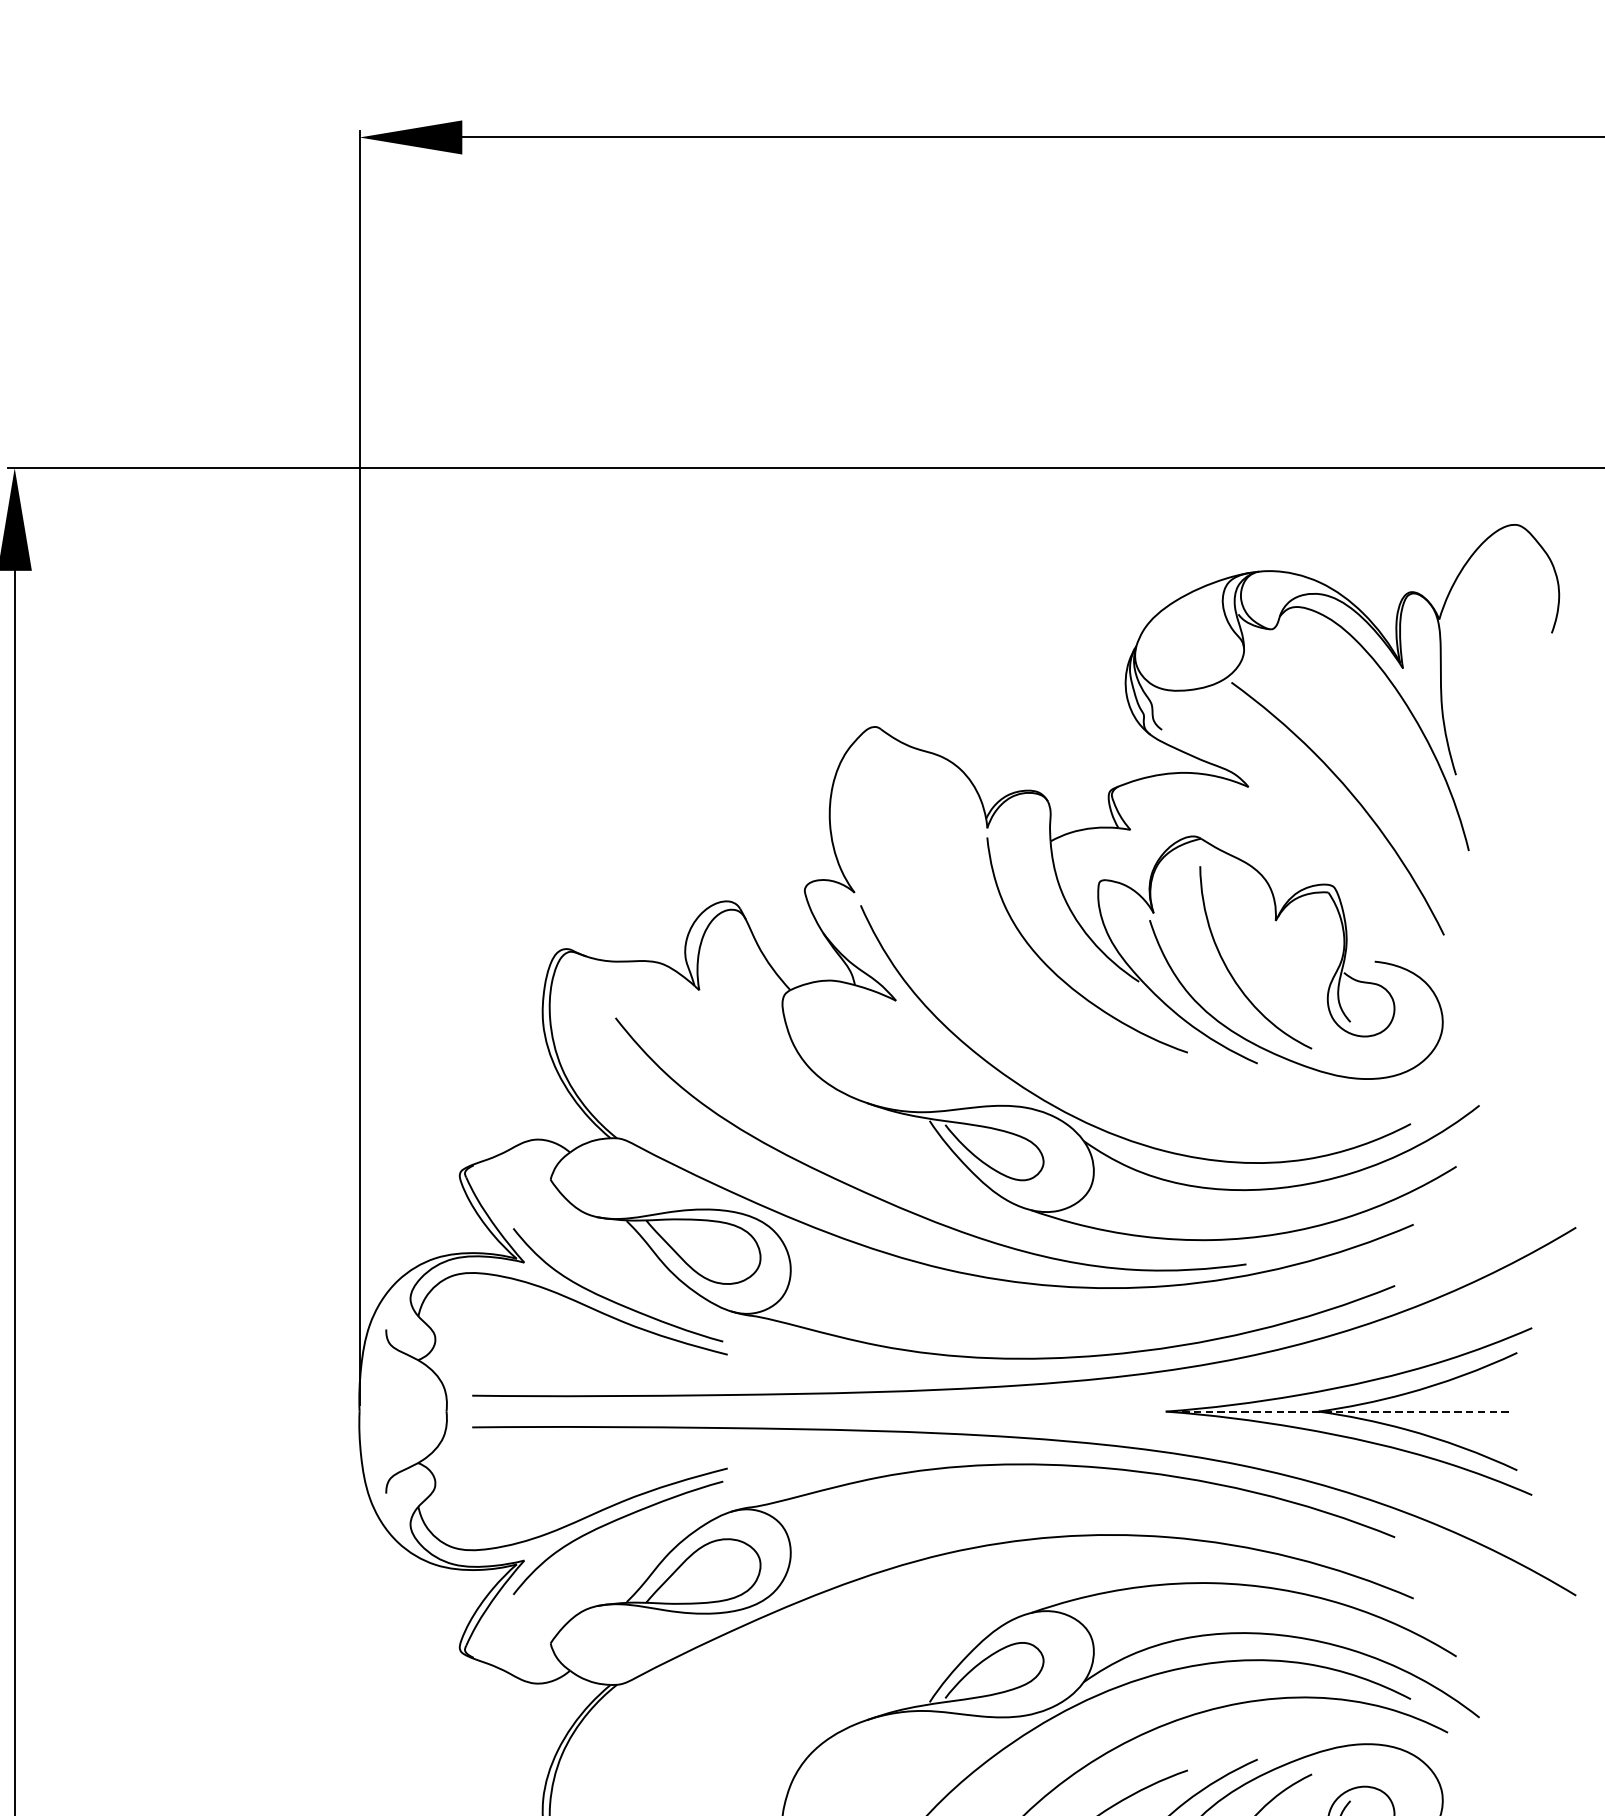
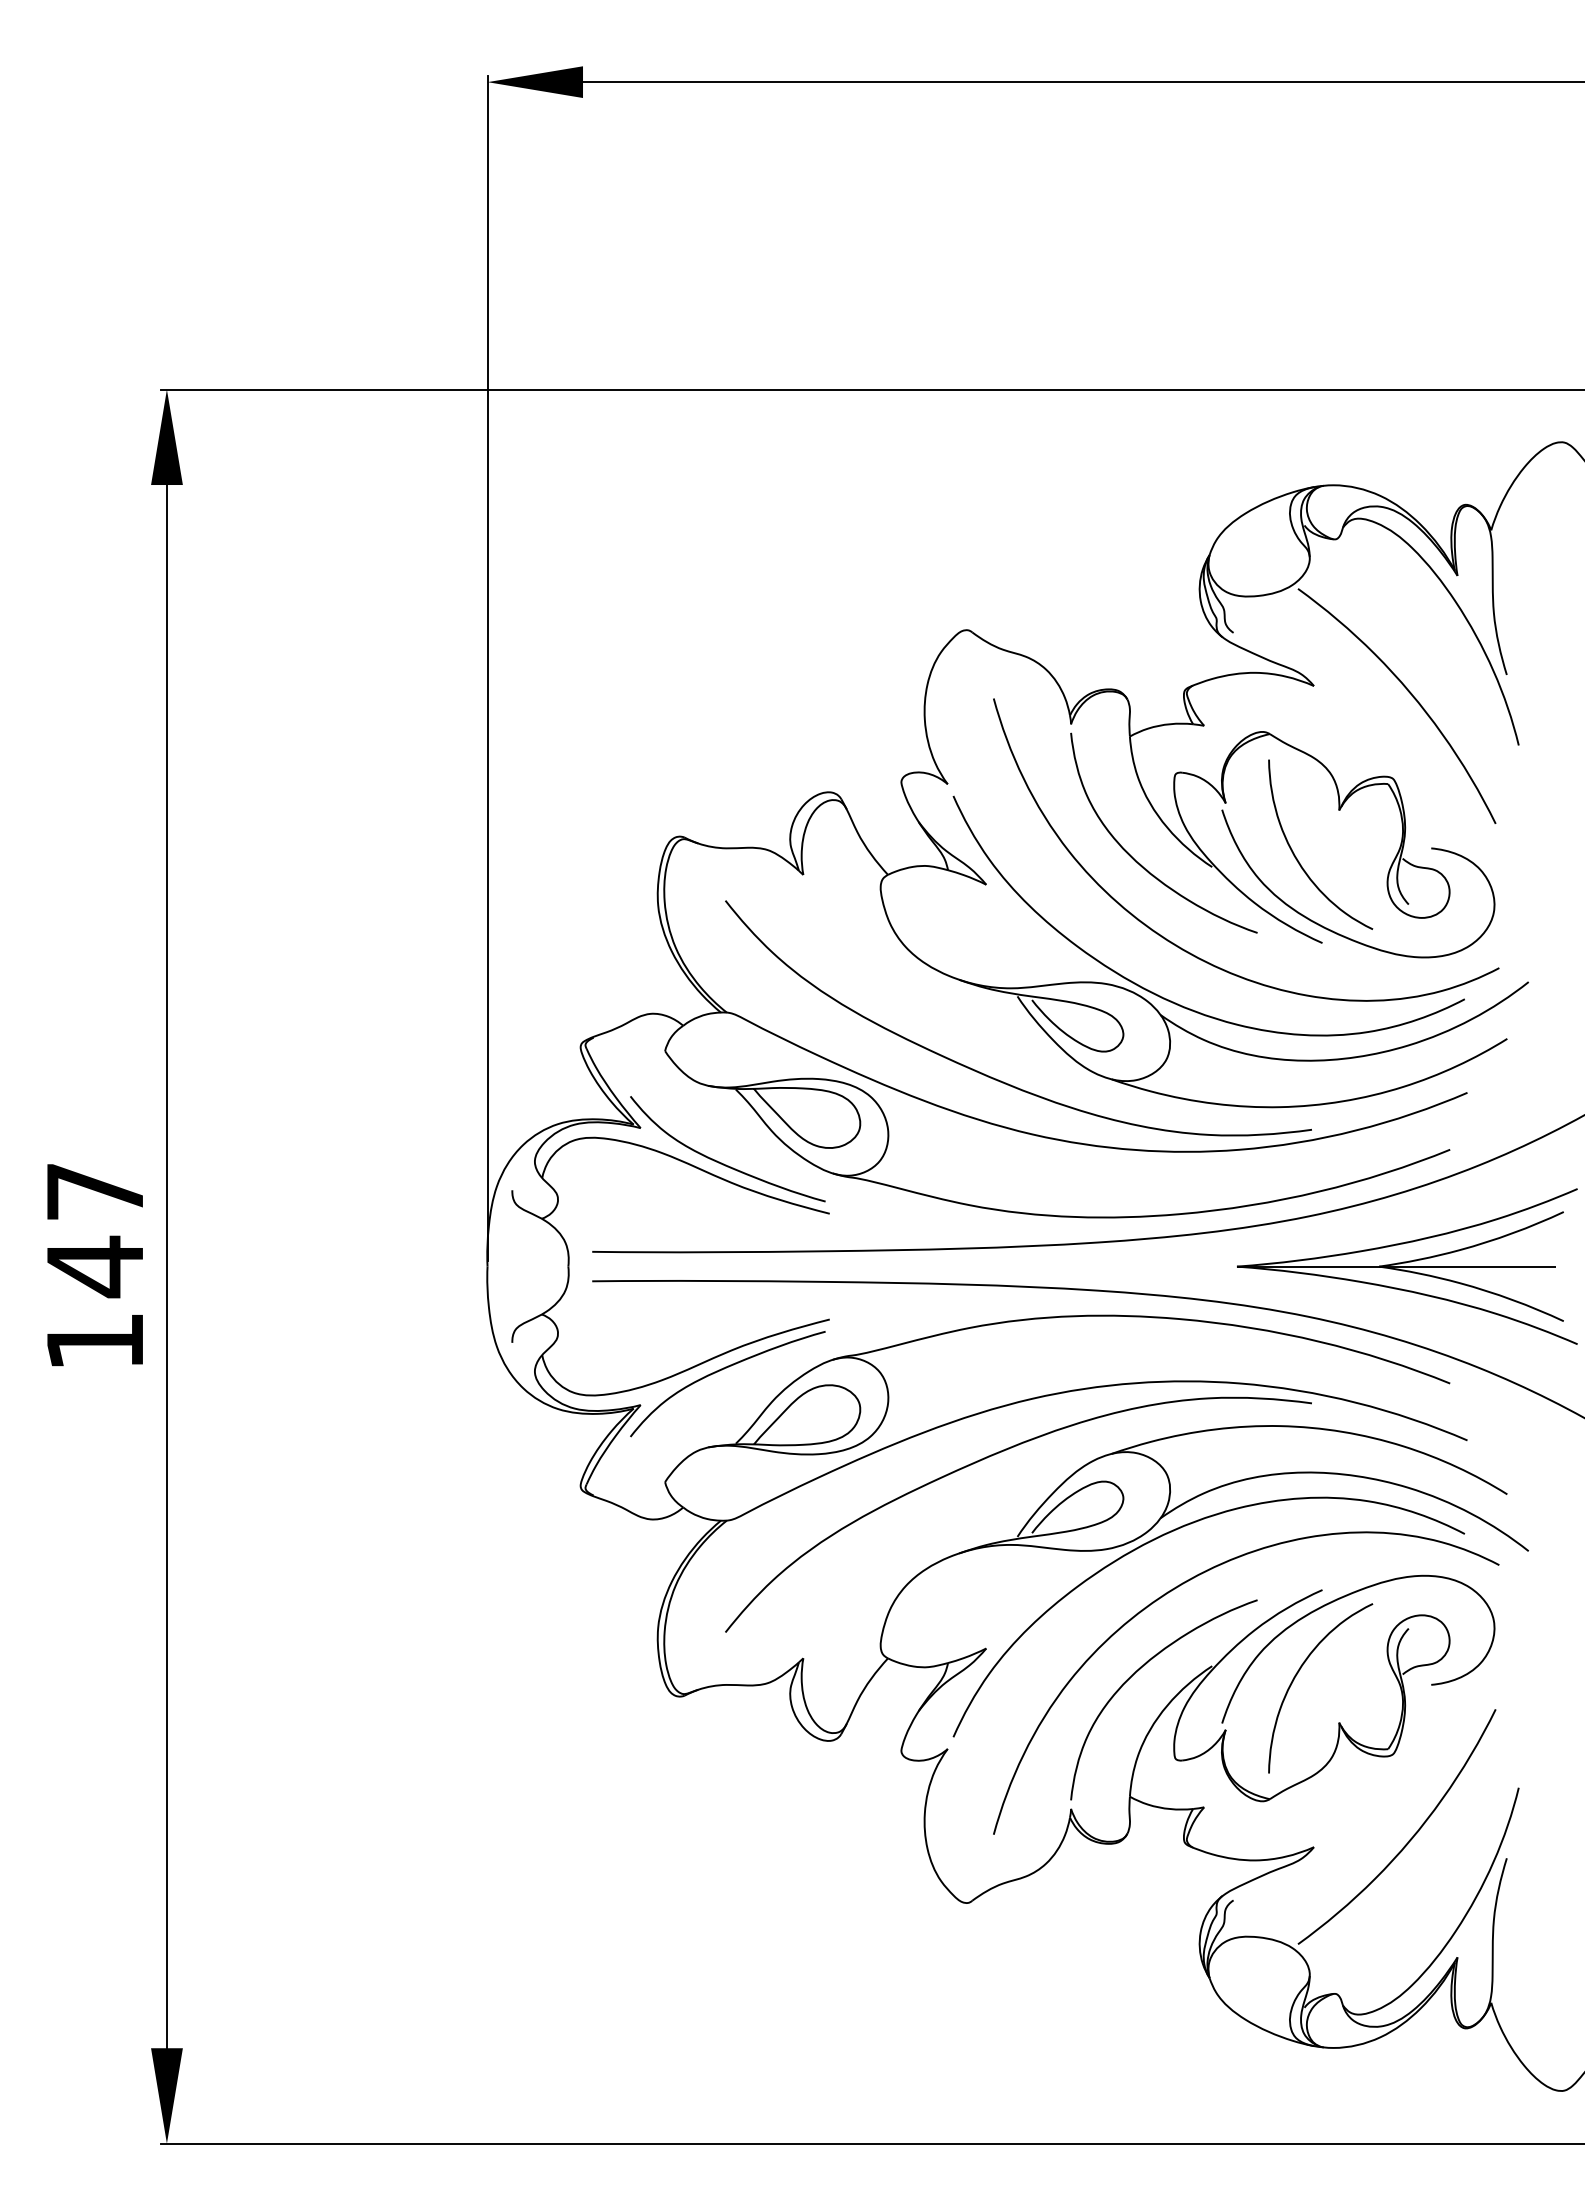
curve: (1117, 1074) -> (1192, 953), added
line: (1337, 1411) -> (1396, 1266), dashed -> solid
curve: (902, 1615) -> (992, 1456), added

